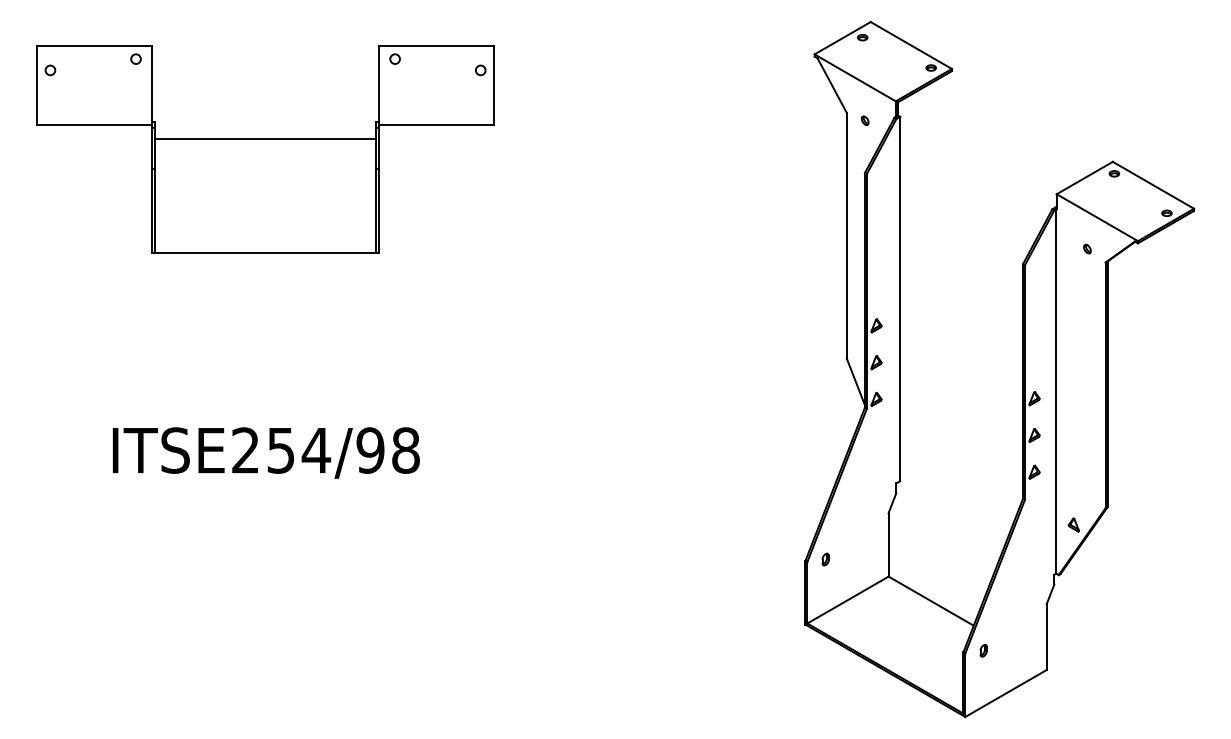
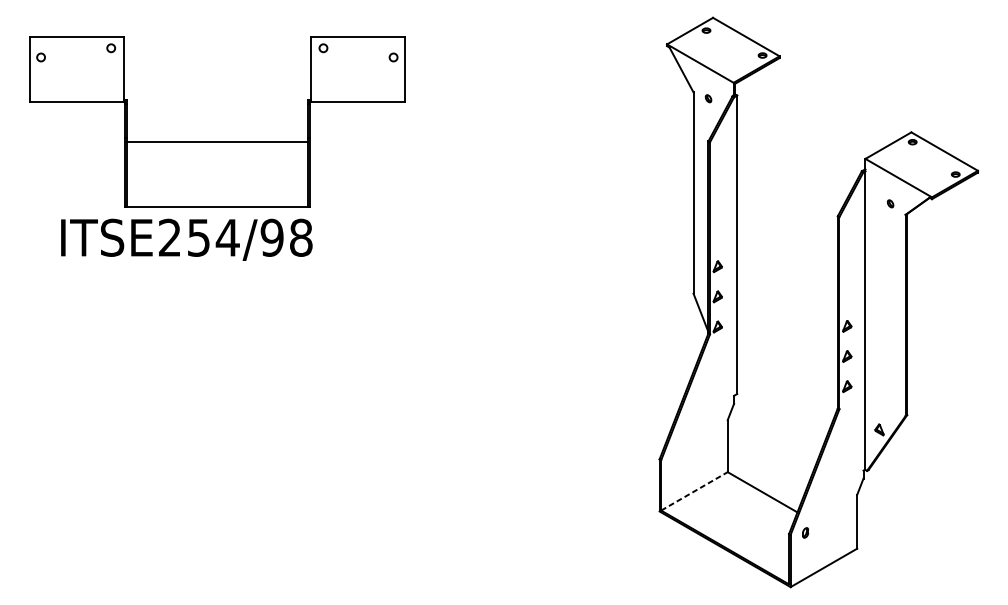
line: (265, 138) -> (217, 141), moved
text: (265, 452) -> (186, 239), moved
part: (825, 559) -> (676, 458), removed
line: (848, 600) -> (694, 491), solid -> dashed

